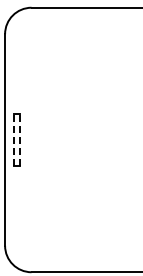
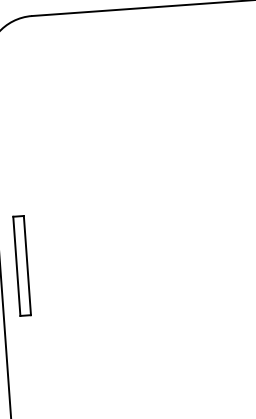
line: (13, 139) -> (15, 265), dashed -> solid
line: (19, 139) -> (27, 264), dashed -> solid

